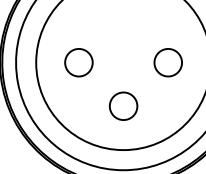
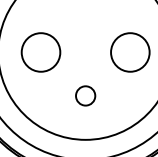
circle: (78, 62) -> (40, 52), size x1.4
circle: (168, 62) -> (130, 52), size x1.4
circle: (123, 105) -> (85, 95), size x0.7

